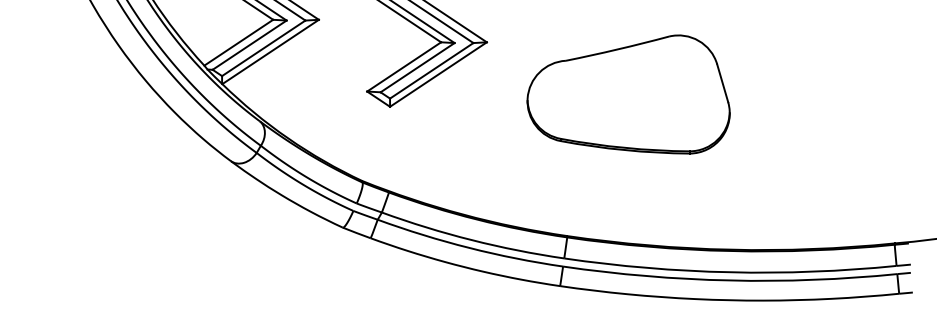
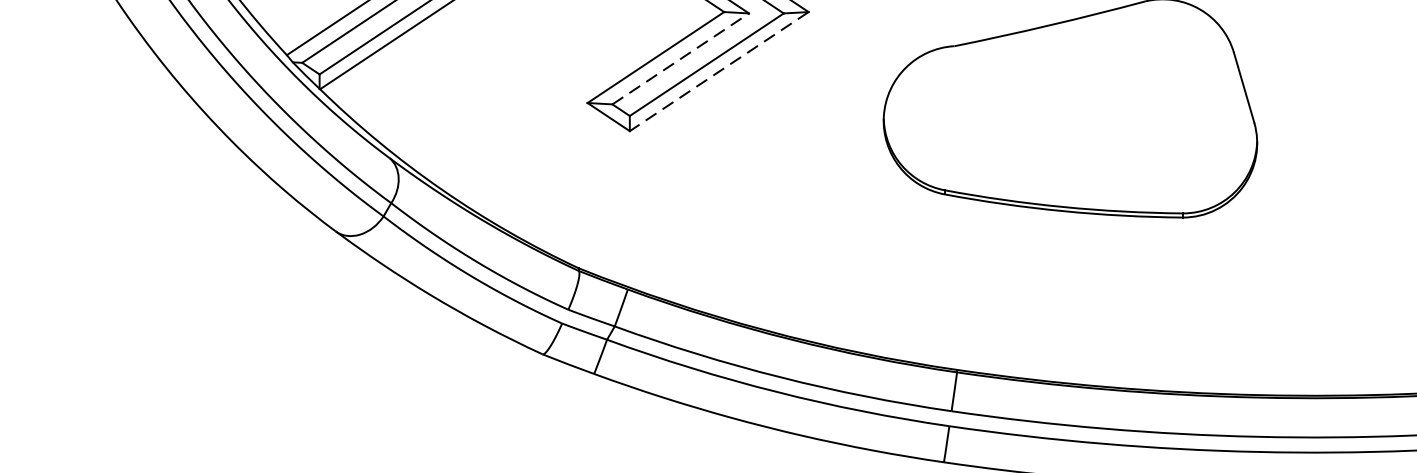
line: (418, 67) -> (682, 58), solid -> dashed
line: (438, 74) -> (719, 71), solid -> dashed

